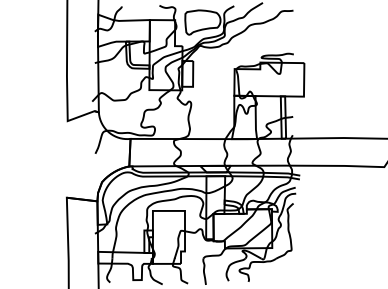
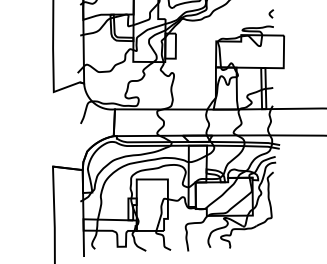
curve: (290, 40) -> (270, 13), added

